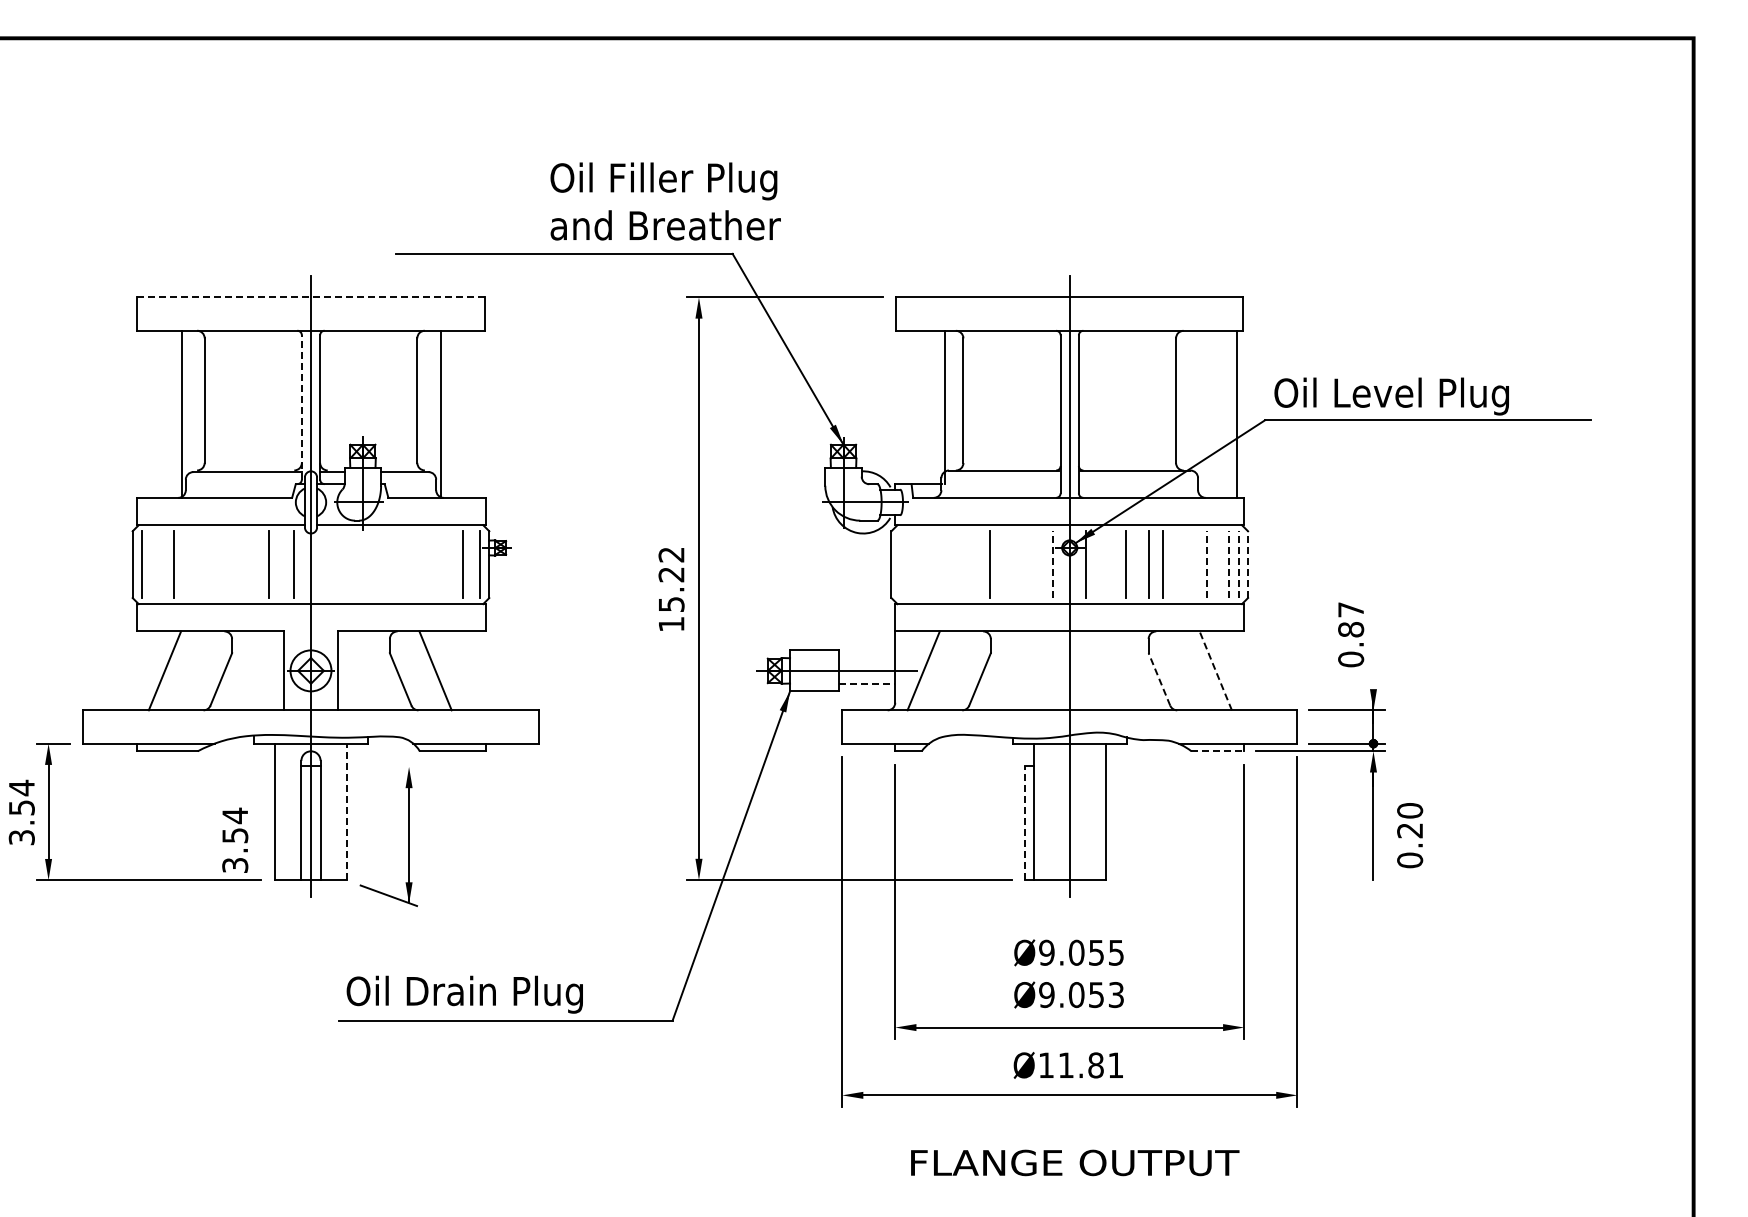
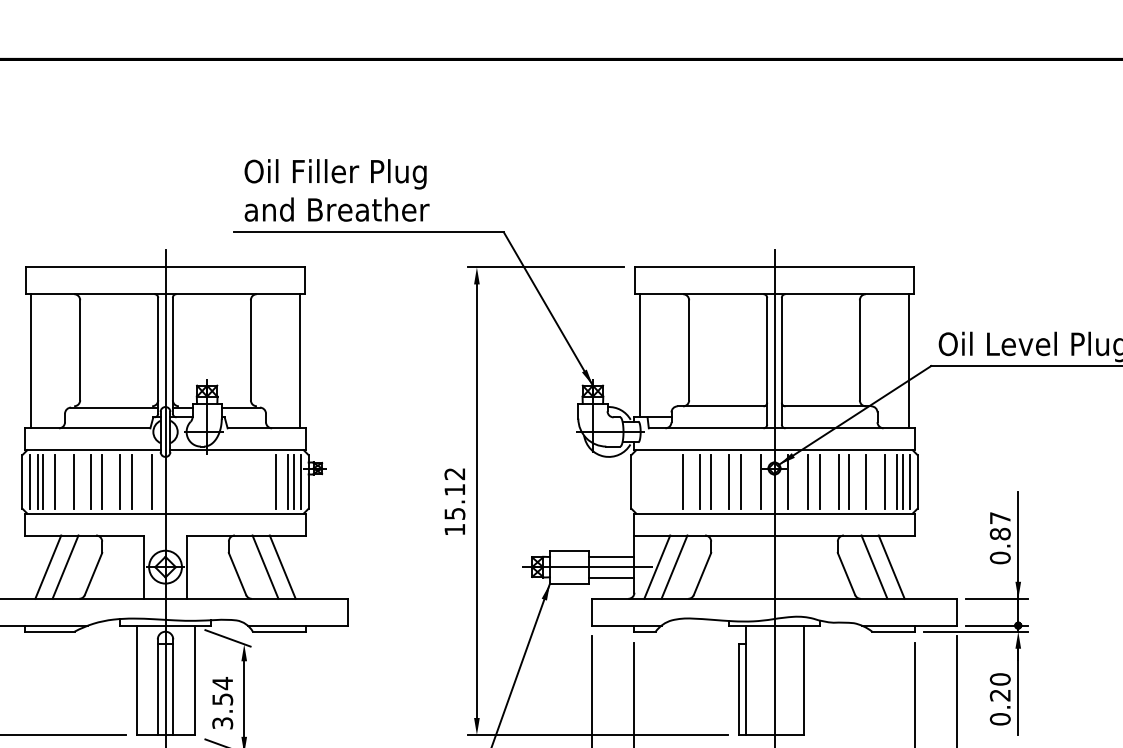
text: (665, 201) -> (336, 190), moved
line: (311, 297) -> (165, 267), dashed -> solid
line: (301, 406) -> (157, 354), dashed -> solid
line: (944, 407) -> (640, 355), moved
line: (181, 413) -> (31, 360), moved
line: (441, 413) -> (299, 360), moved
line: (151, 564) -> (37, 481), added
line: (158, 564) -> (43, 481), added
line: (197, 564) -> (74, 481), added
line: (218, 564) -> (91, 481), added
line: (231, 564) -> (101, 481), added
line: (254, 564) -> (120, 481), added
line: (448, 564) -> (275, 481), added
line: (470, 564) -> (293, 481), added
line: (956, 564) -> (683, 481), added
line: (976, 564) -> (699, 481), added
line: (1013, 564) -> (729, 481), added
line: (1027, 564) -> (740, 481), added
line: (1053, 564) -> (761, 481), dashed -> solid
line: (1111, 564) -> (808, 481), added
line: (1183, 564) -> (865, 481), added
line: (1207, 564) -> (885, 481), dashed -> solid
line: (1221, 564) -> (896, 481), added
line: (1229, 564) -> (902, 481), dashed -> solid
line: (1238, 564) -> (909, 481), dashed -> solid
line: (1248, 564) -> (917, 481), dashed -> solid
text: (671, 574) -> (454, 489), 15.22 -> 15.12
line: (1373, 633) -> (1018, 537), added
line: (866, 657) -> (611, 556), added
line: (186, 670) -> (65, 566), added
line: (456, 670) -> (282, 566), added
line: (945, 670) -> (674, 566), added
line: (1194, 670) -> (874, 566), added
line: (1215, 670) -> (891, 566), dashed -> solid
line: (1159, 678) -> (846, 573), dashed -> solid
line: (867, 684) -> (612, 578), dashed -> solid
line: (1218, 751) -> (893, 631), dashed -> solid
line: (388, 759) -> (227, 638), added
line: (347, 811) -> (194, 680), dashed -> solid
line: (1025, 823) -> (738, 689), dashed -> solid
text: (1410, 835) -> (1000, 699), moved
text: (235, 839) -> (222, 702), moved

